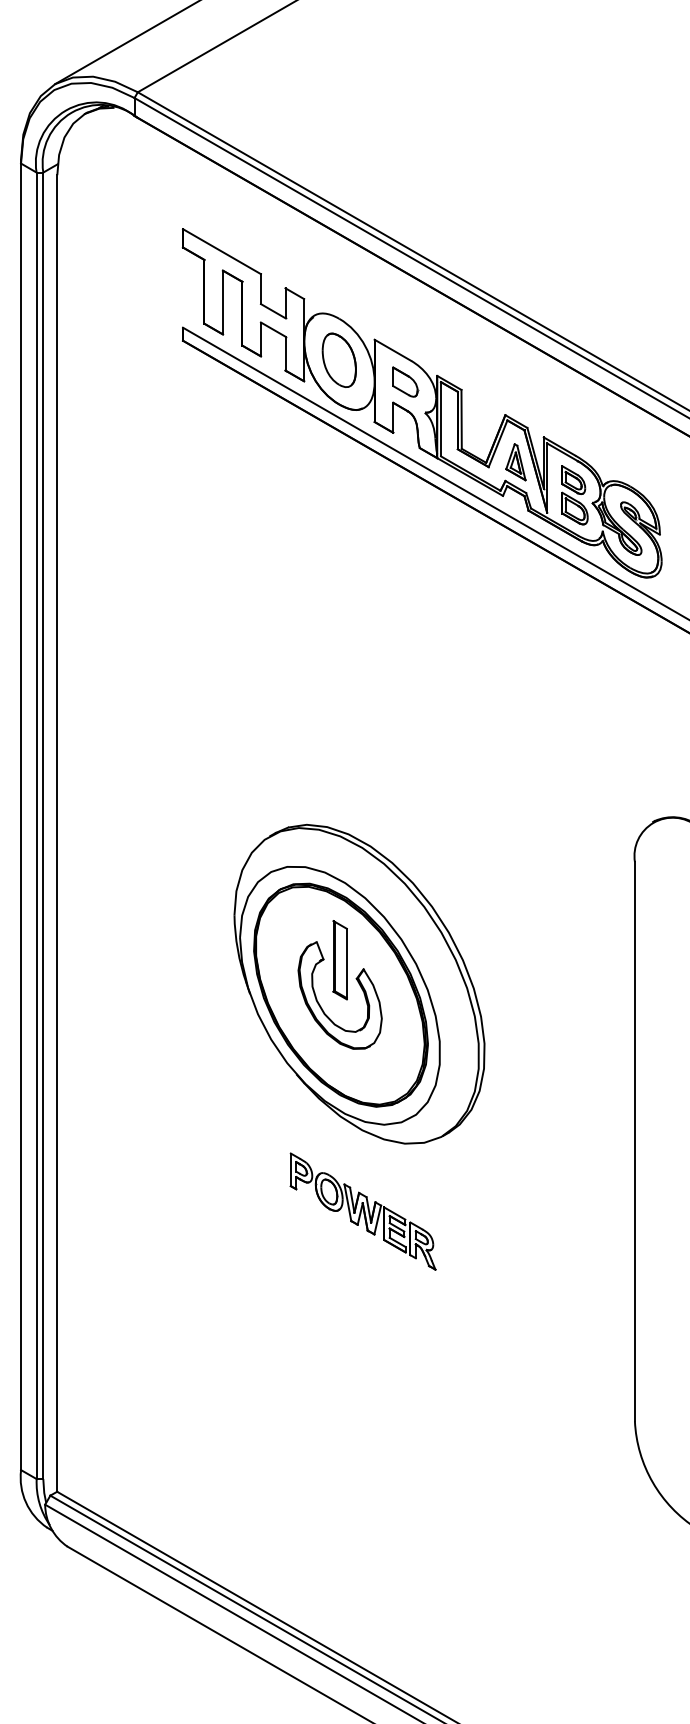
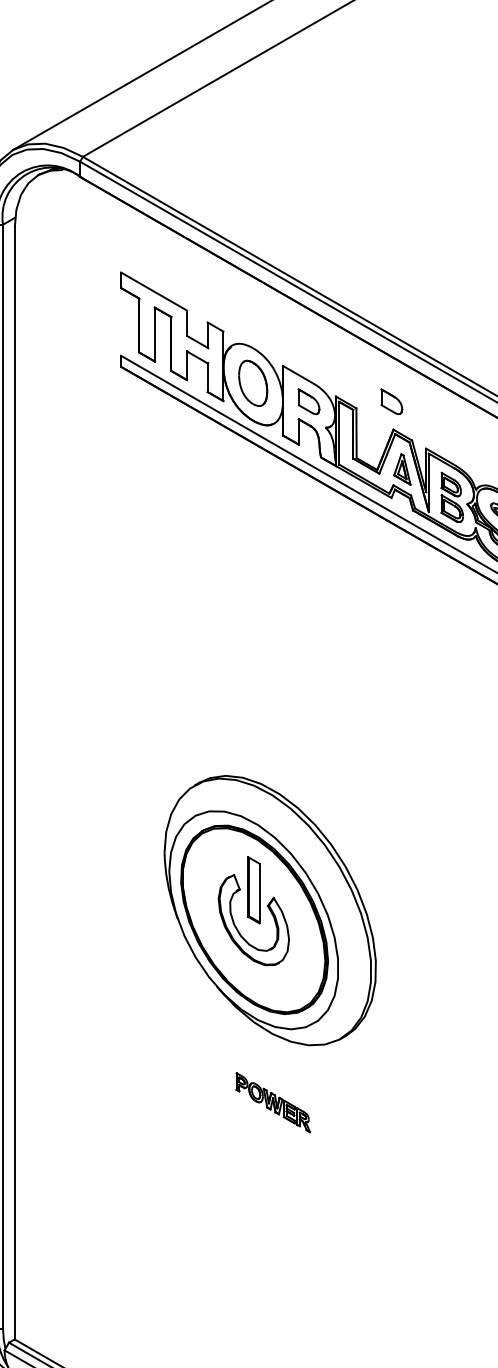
part: (503, 381) -> (391, 401), added
part: (362, 1211) -> (272, 1102), size x0.6

